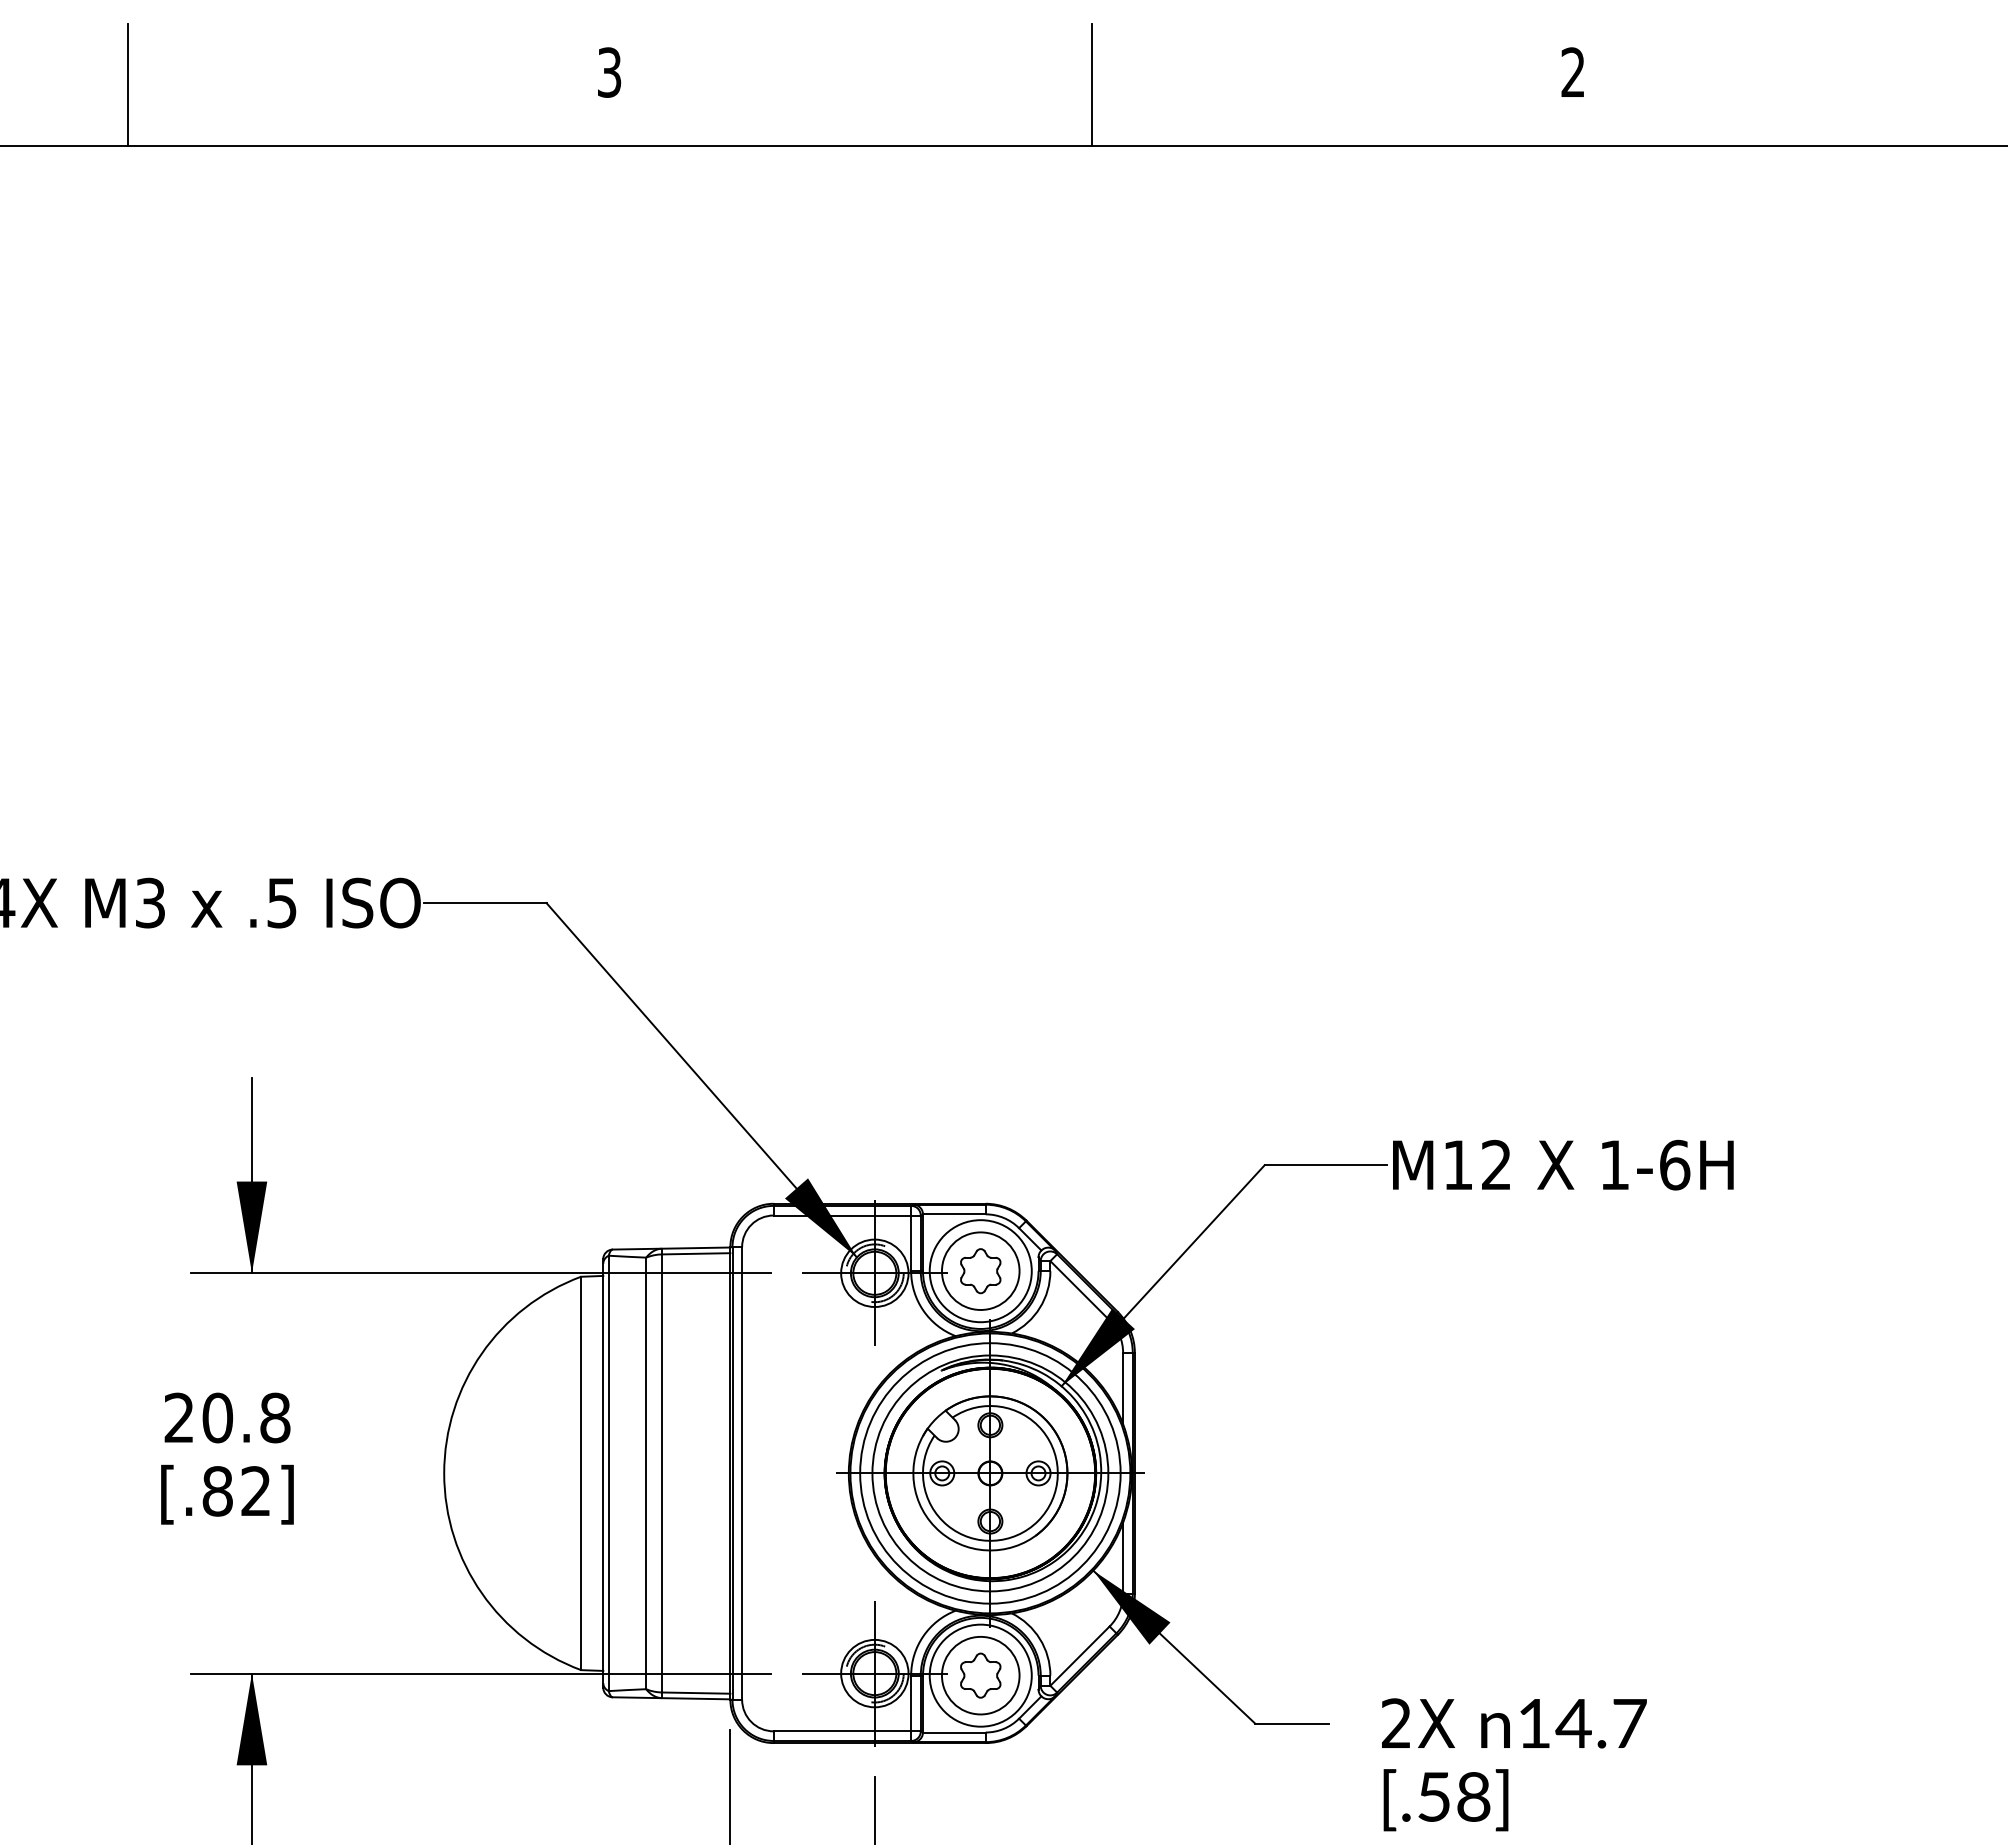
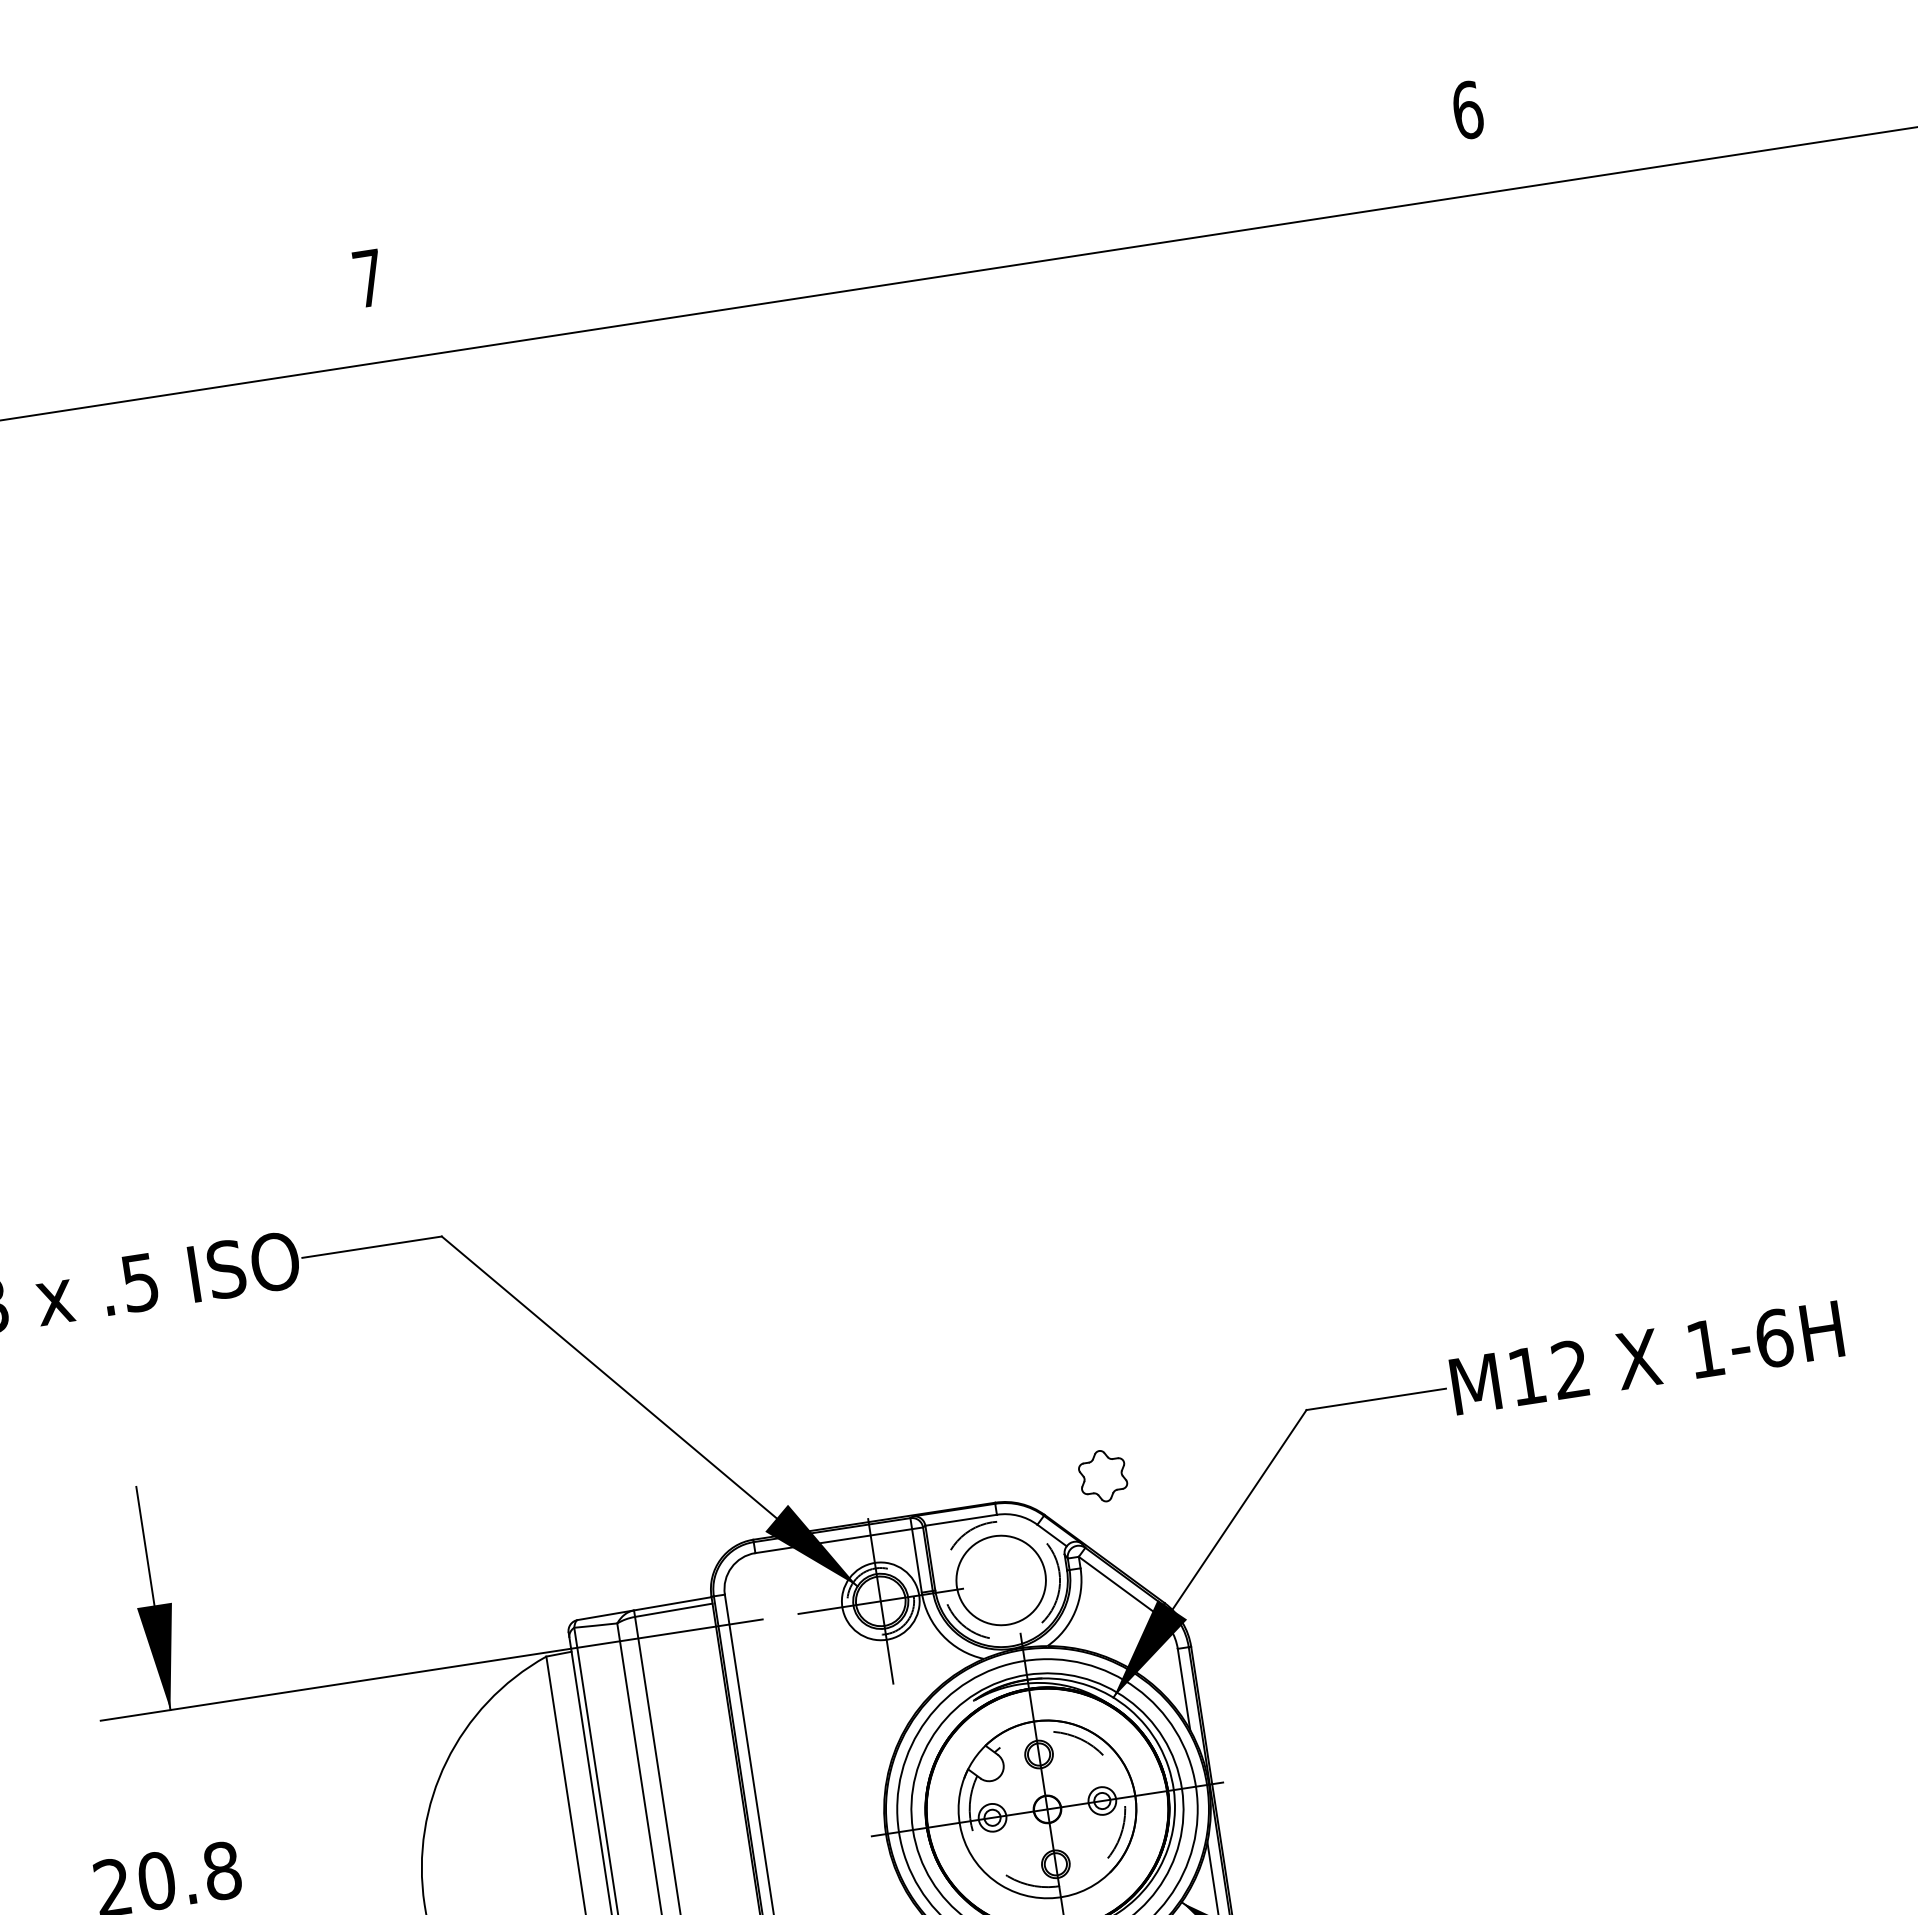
text: (609, 72) -> (368, 278), 3 -> 7
text: (1573, 72) -> (1467, 110), 2 -> 6
line: (1091, 84) -> (920, 207), removed
circle: (980, 1271) -> (1000, 1580), solid -> dashed
part: (980, 1271) -> (1102, 1476), moved
arc: (1038, 1521) -> (1110, 1855), solid -> dashed

